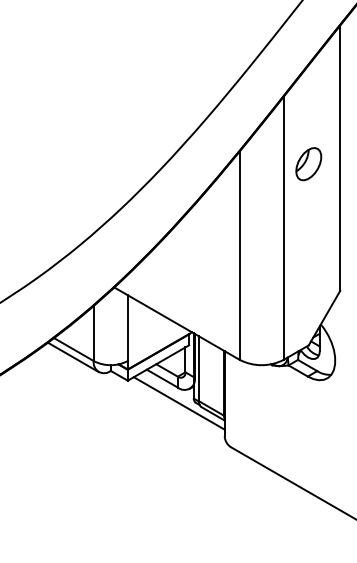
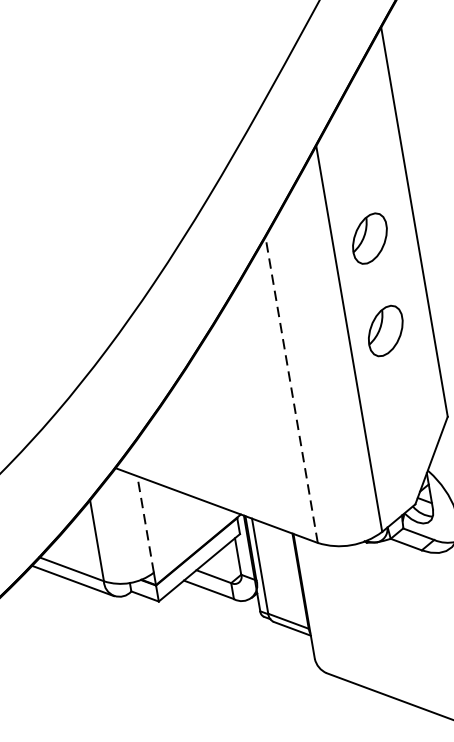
part: (308, 227) -> (385, 331), added
line: (239, 255) -> (291, 389), solid -> dashed
line: (127, 328) -> (145, 525), solid -> dashed
line: (178, 403) -> (238, 622), removed

